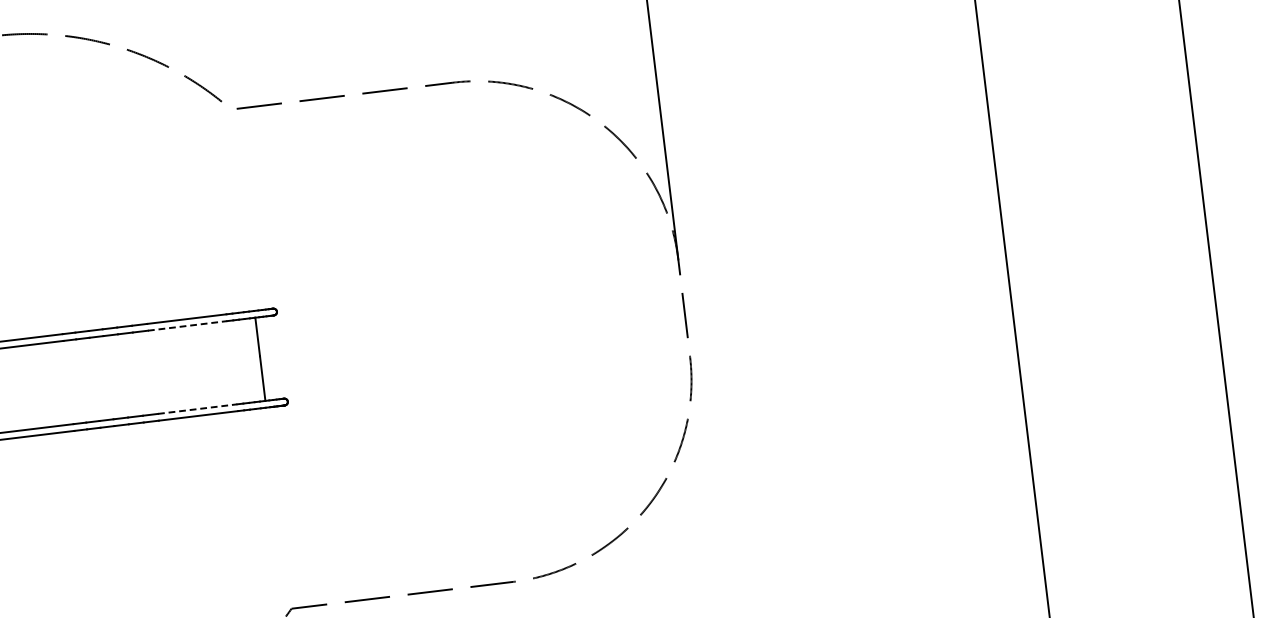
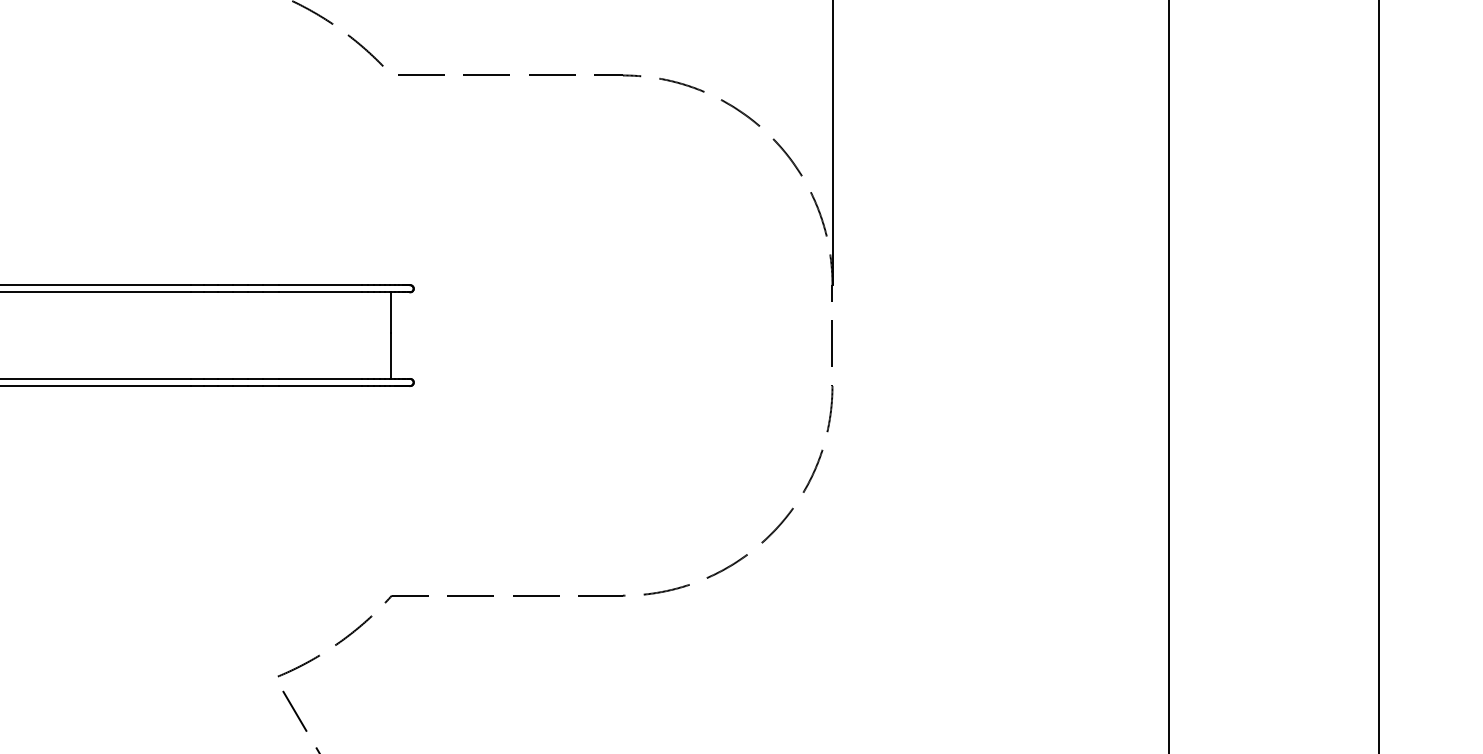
line: (187, 326) -> (320, 292), dashed -> solid
line: (197, 409) -> (320, 379), dashed -> solid

